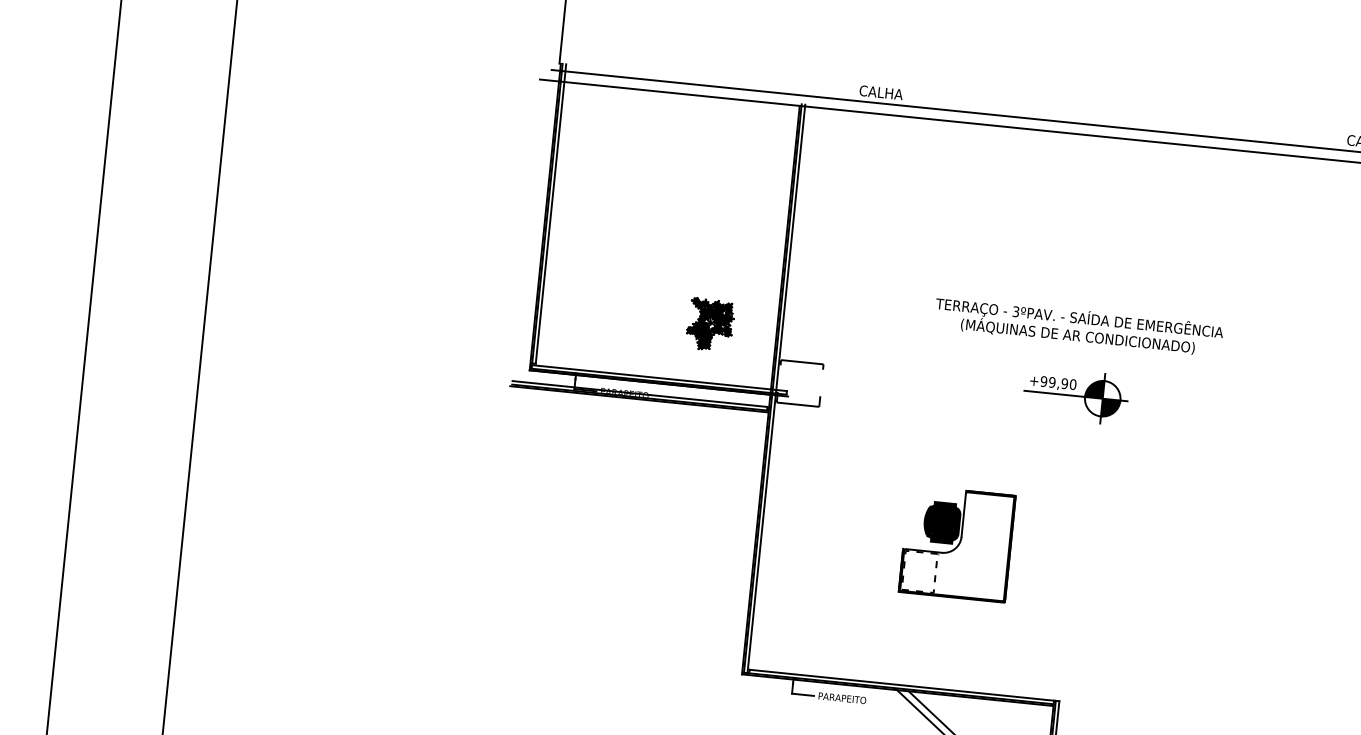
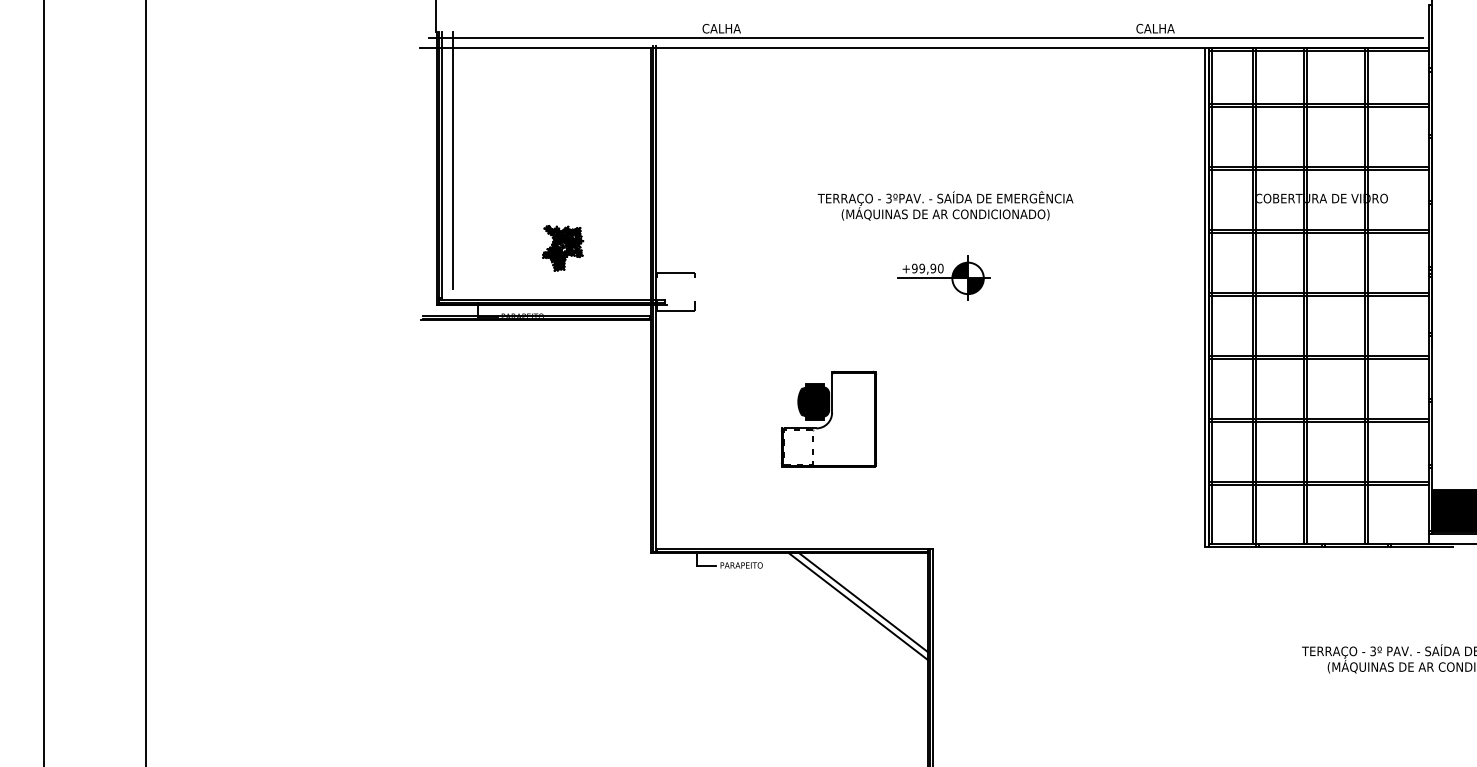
line: (563, 208) -> (452, 159), added
part: (710, 324) -> (563, 248), moved
text: (1078, 326) -> (945, 205), moved
part: (1075, 394) -> (943, 277), moved

